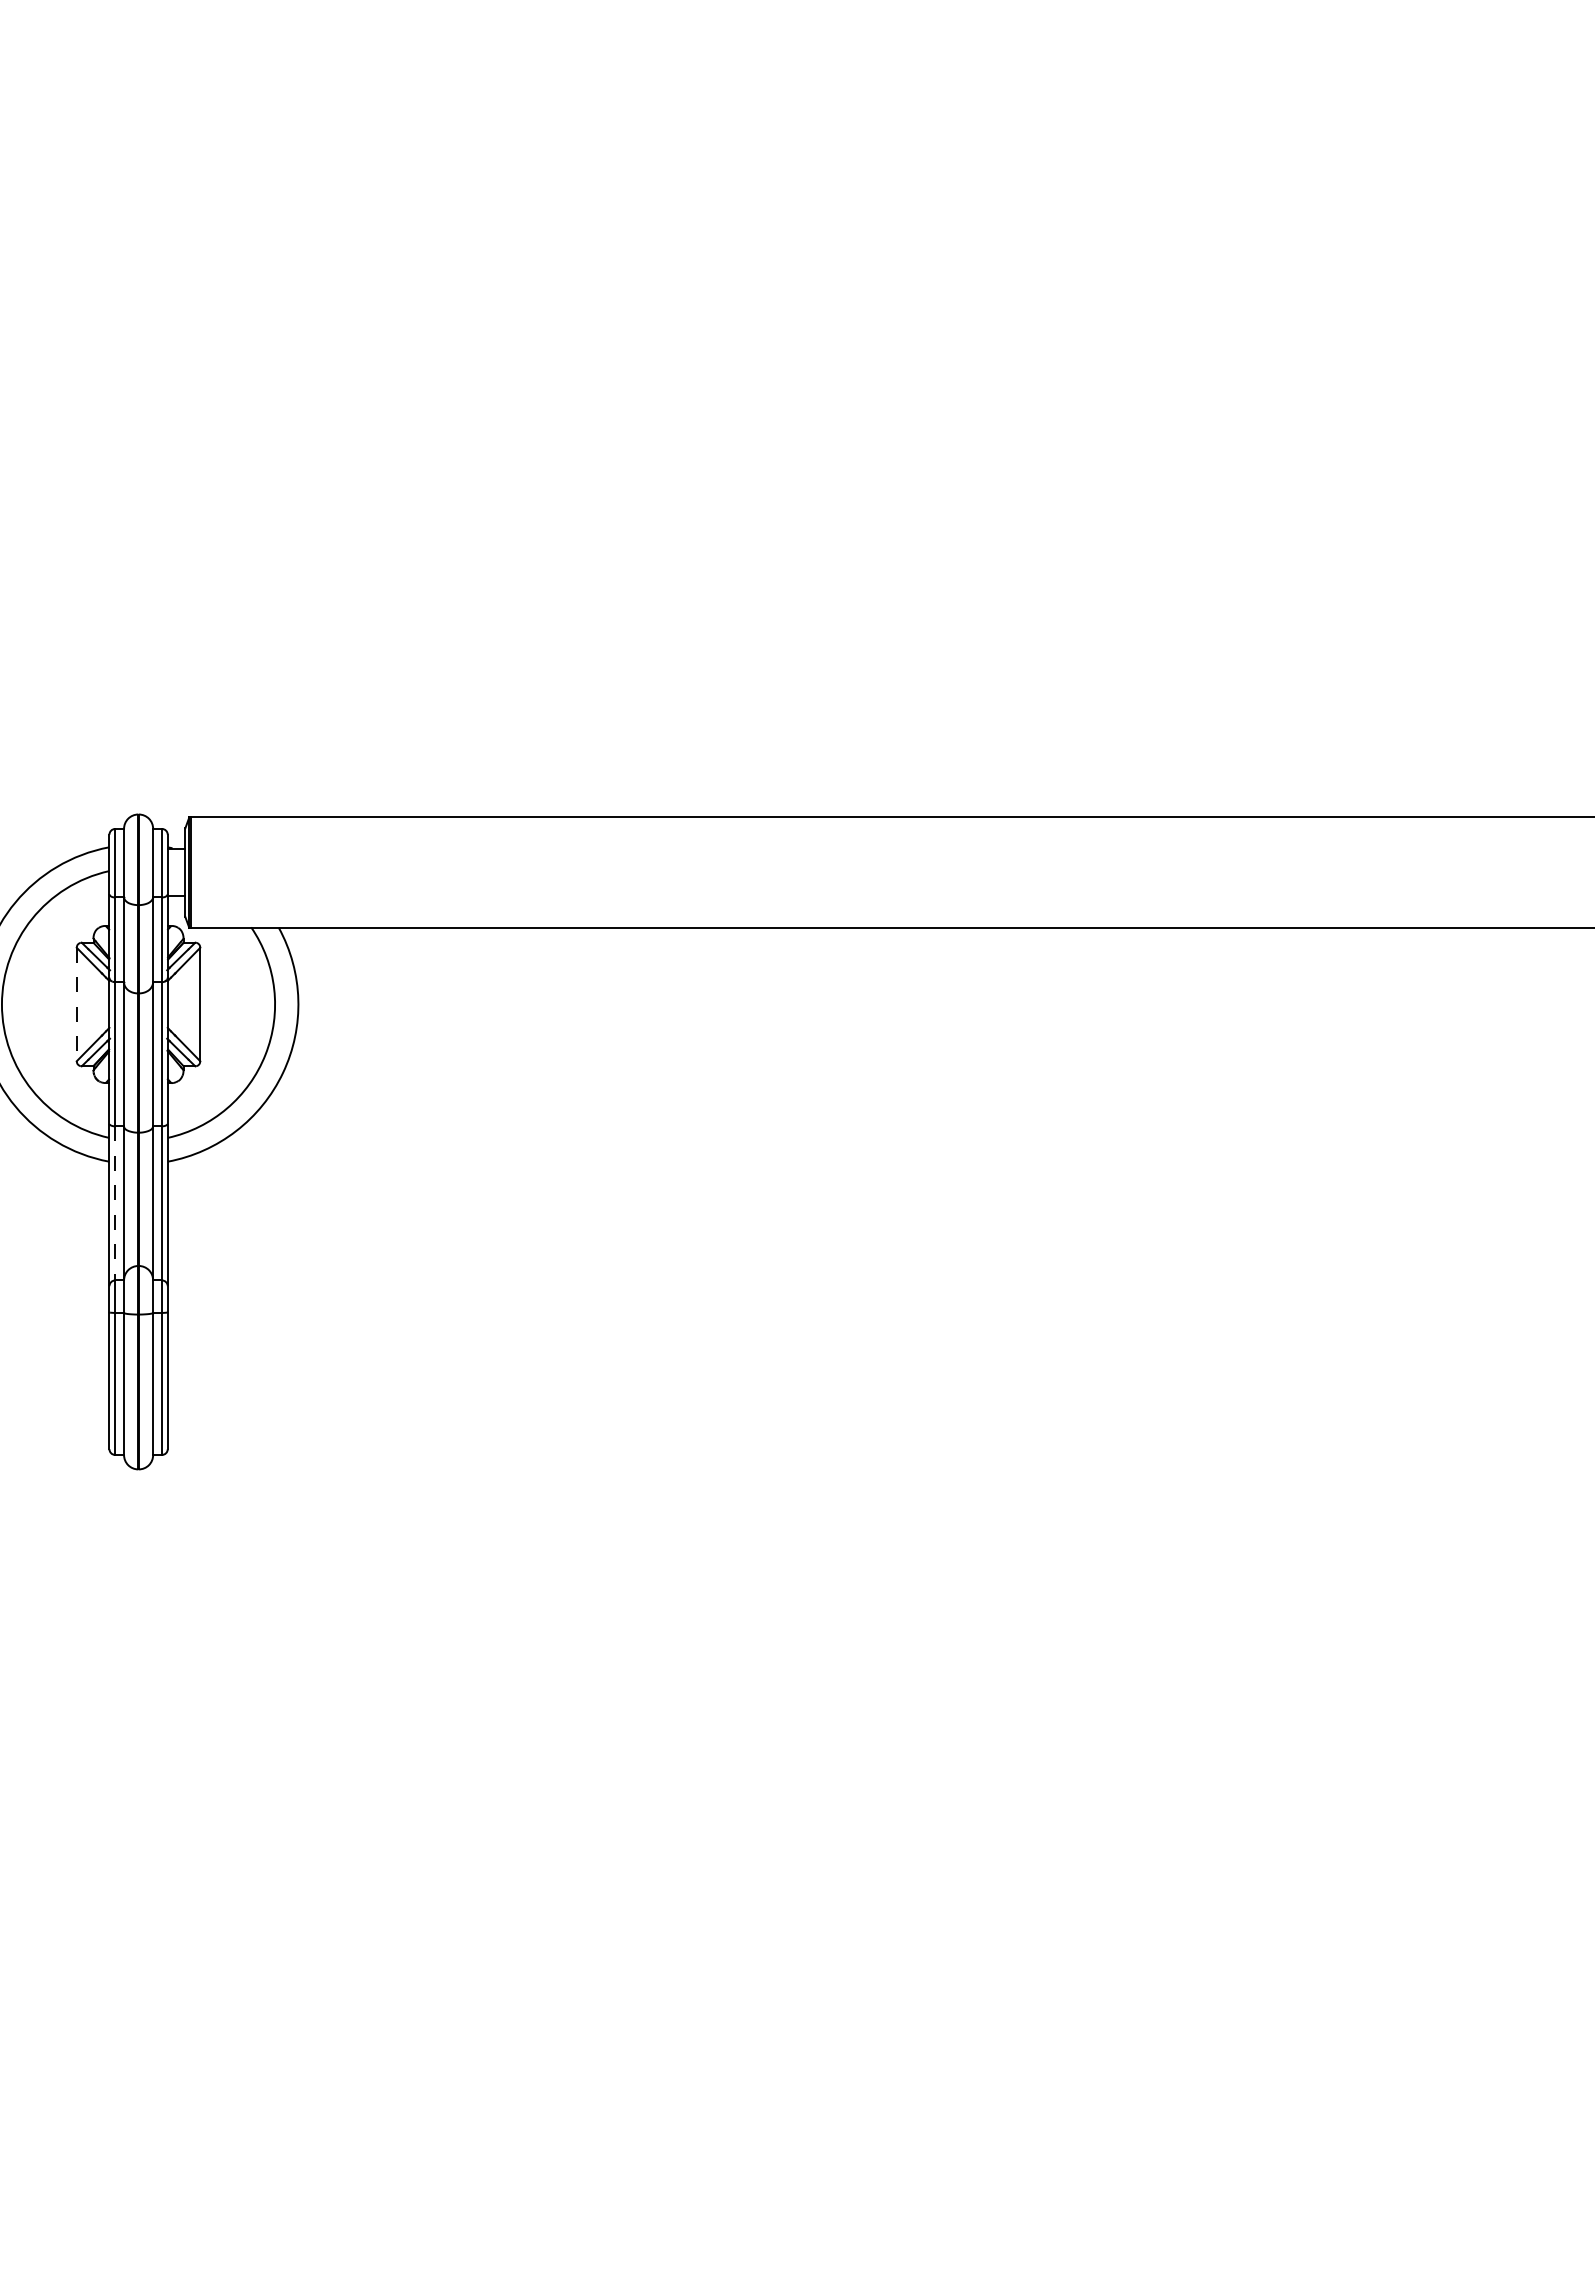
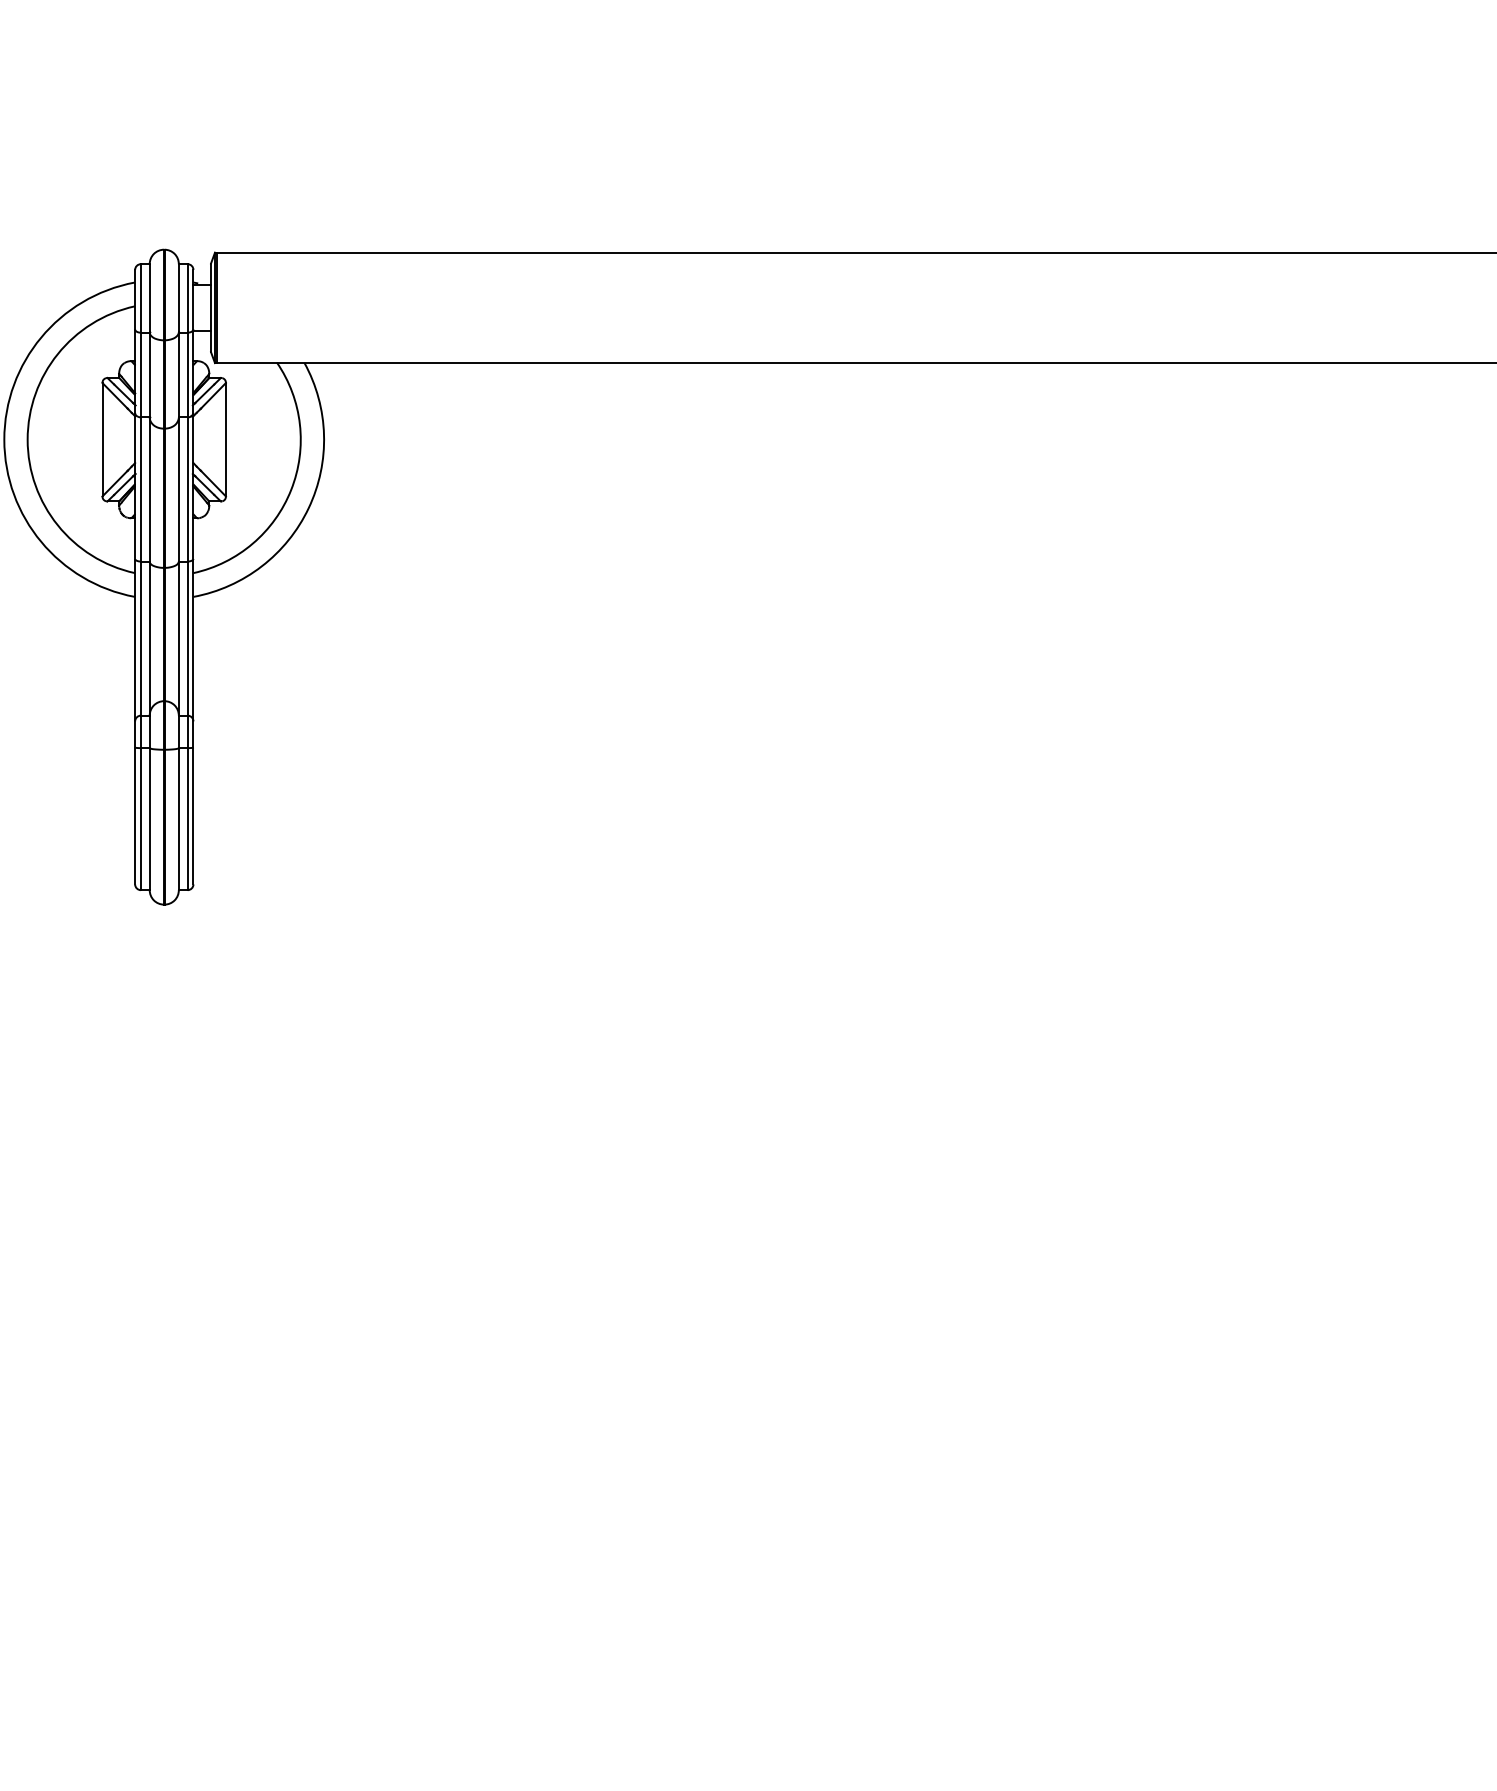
line: (76, 1004) -> (102, 439), dashed -> solid
line: (115, 1203) -> (141, 638), dashed -> solid

